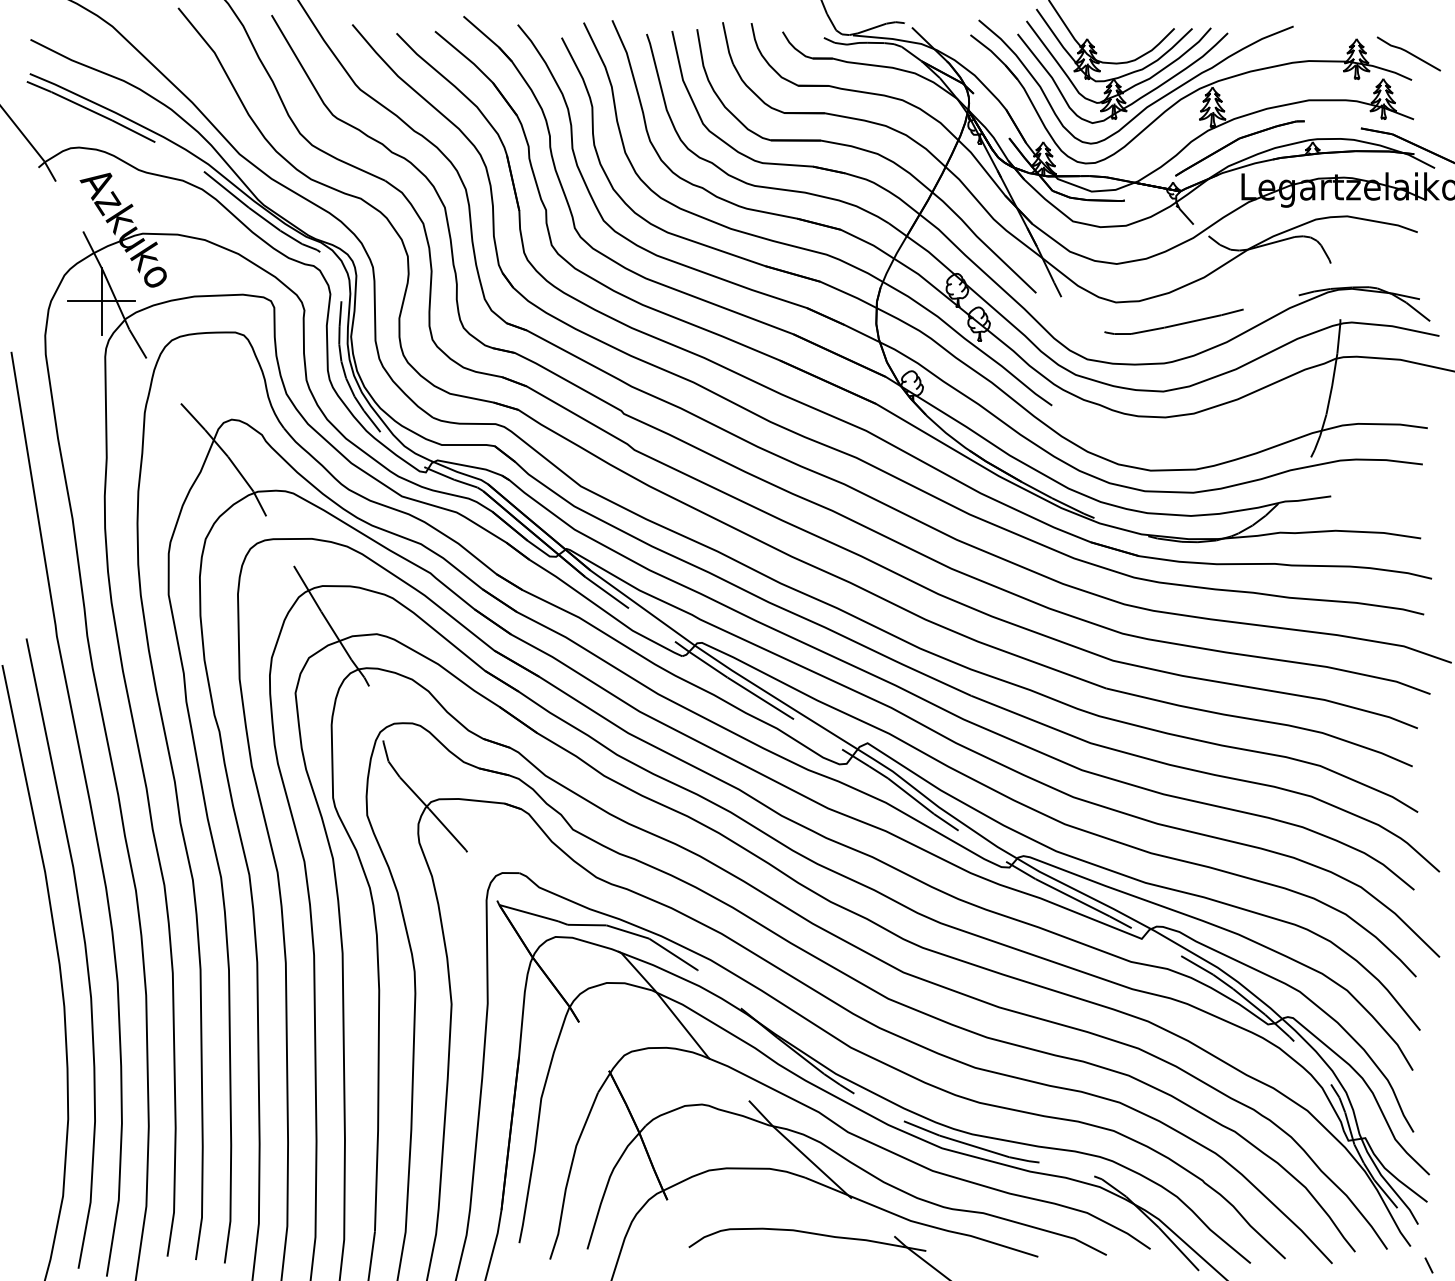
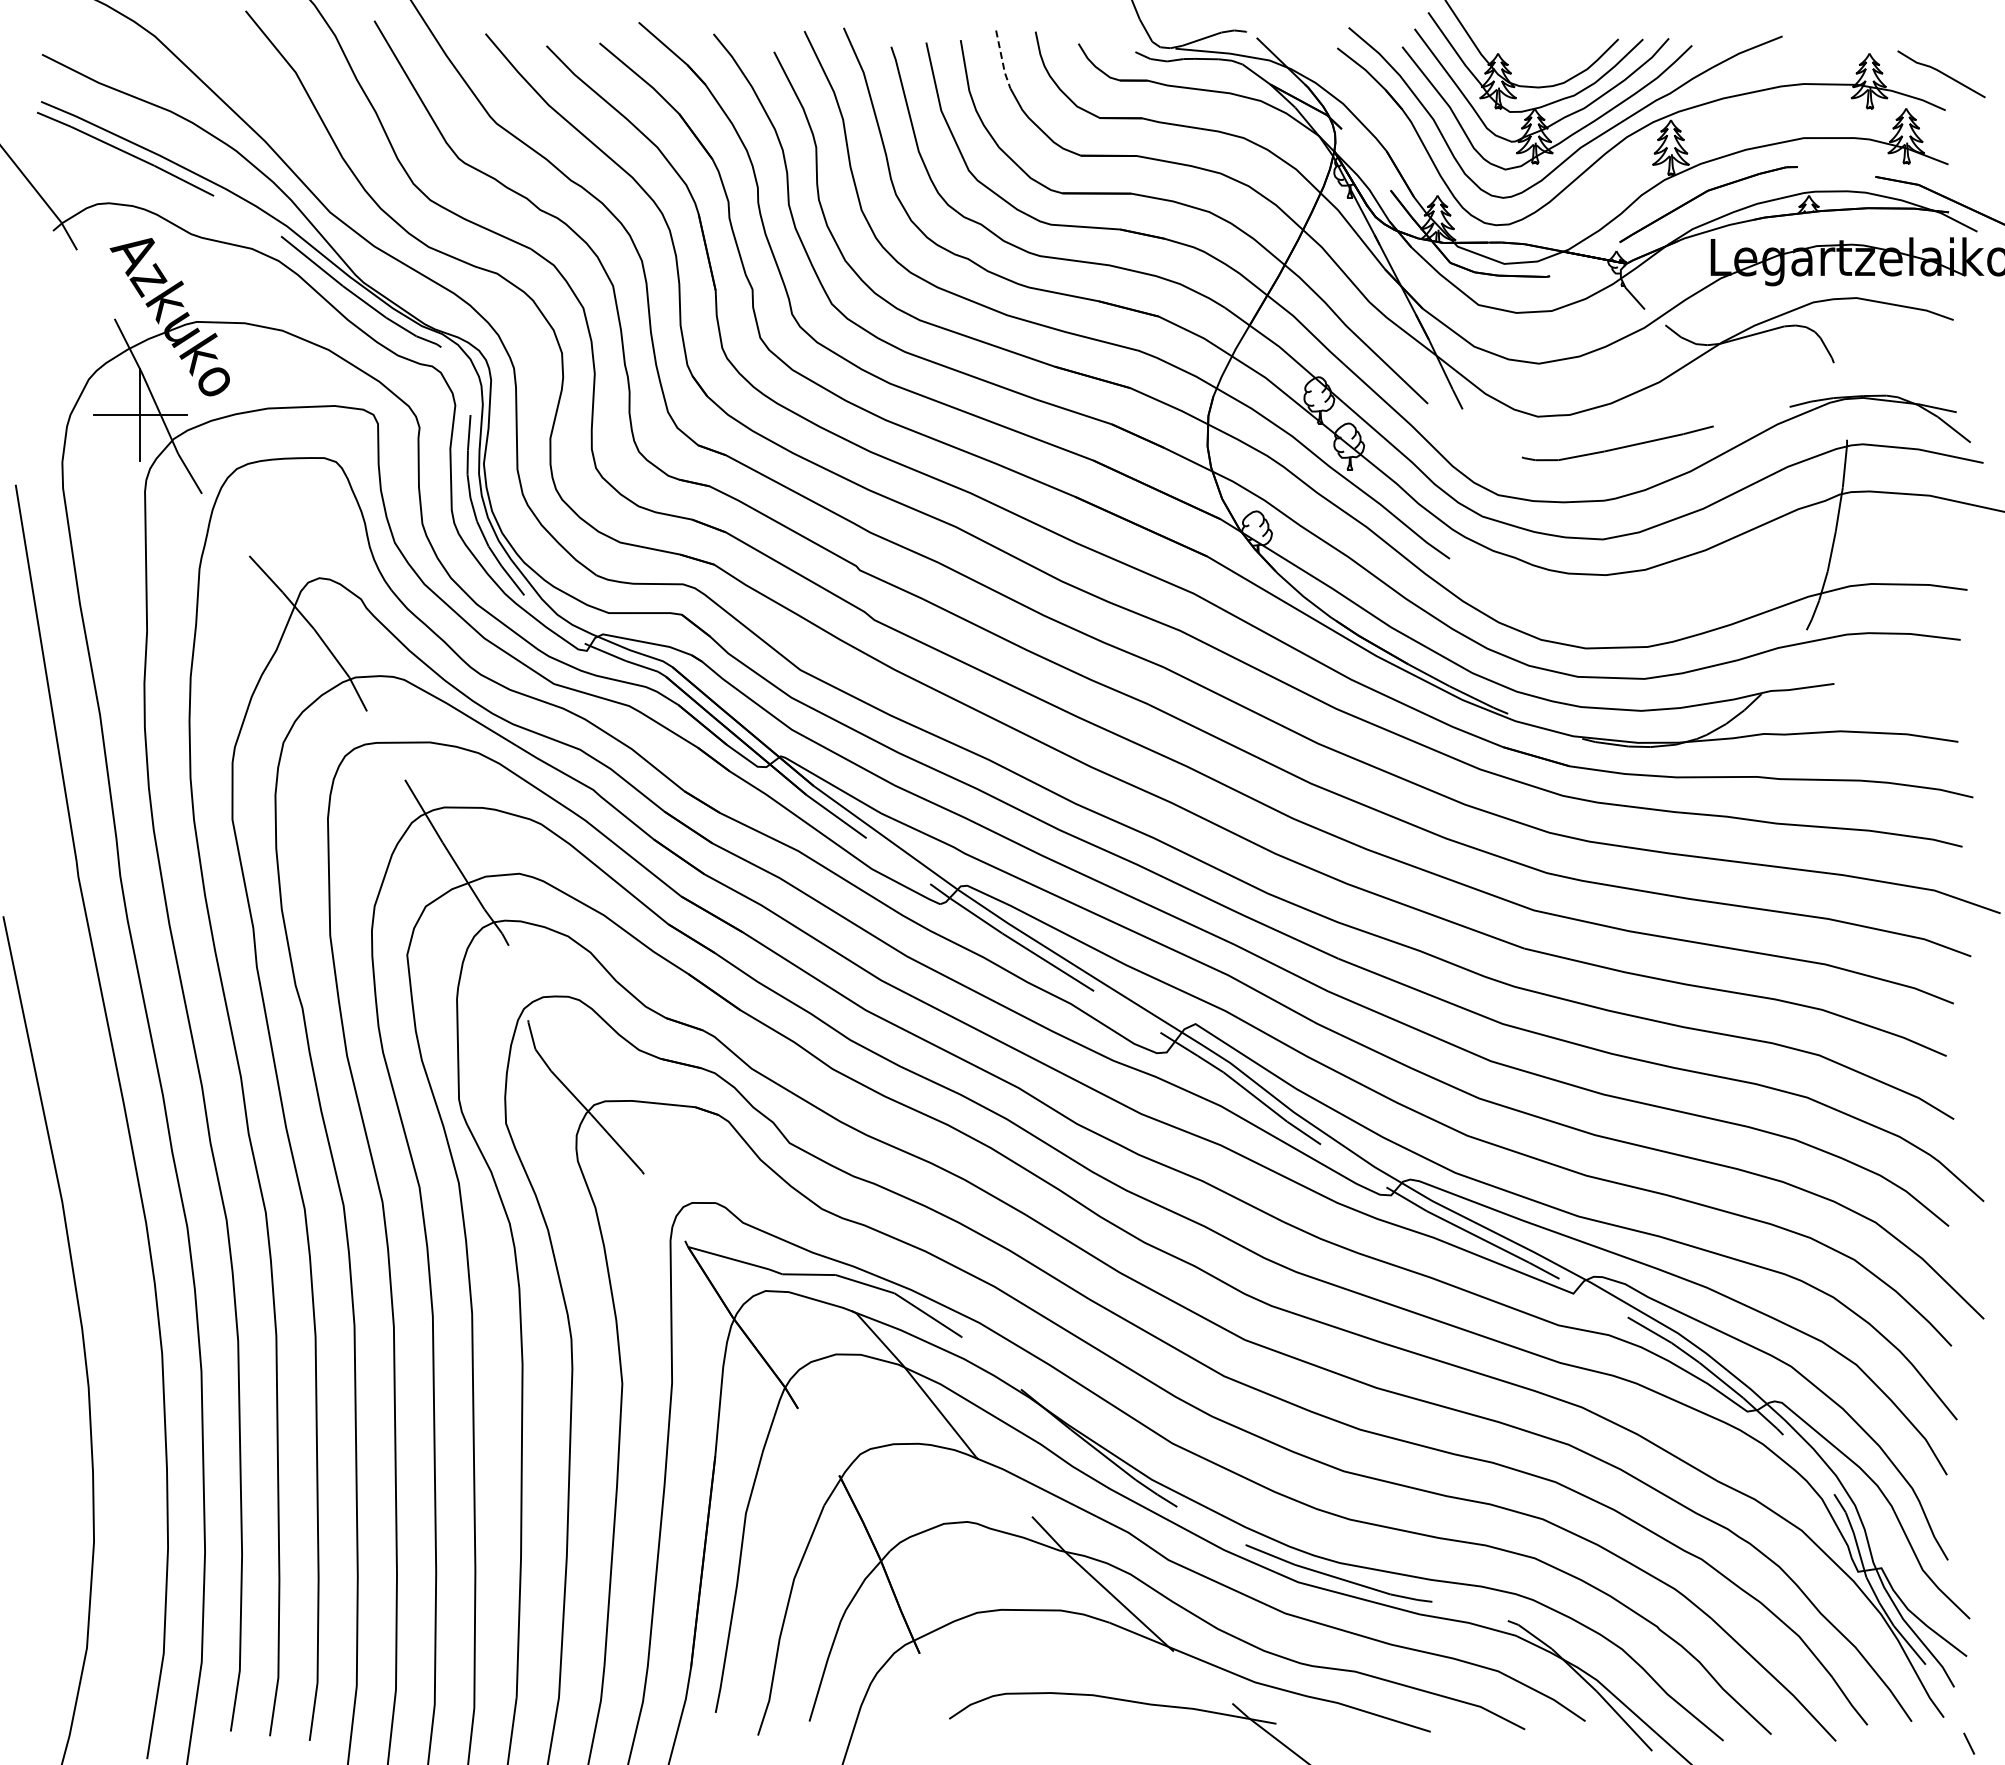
line: (727, 43) -> (1002, 60), solid -> dashed
curve: (85, 953) -> (117, 1313), removed

